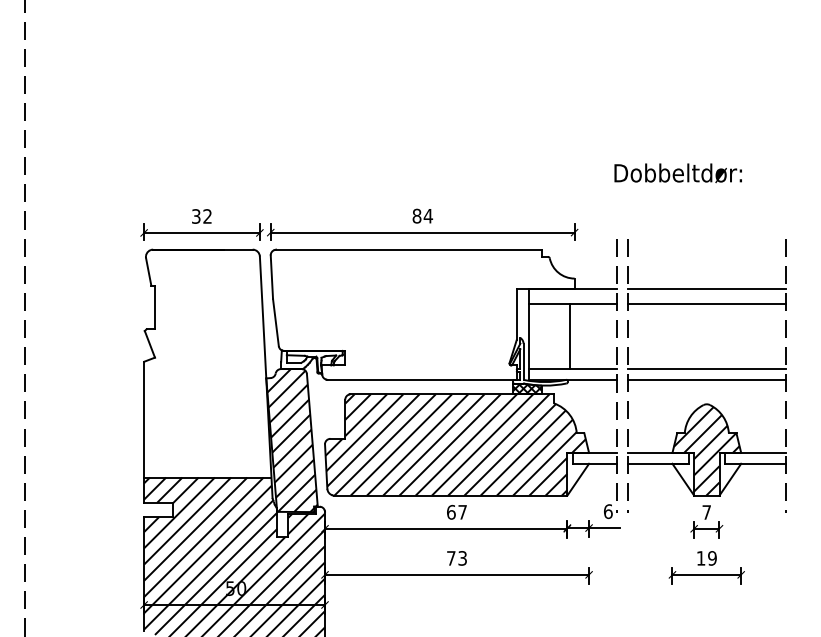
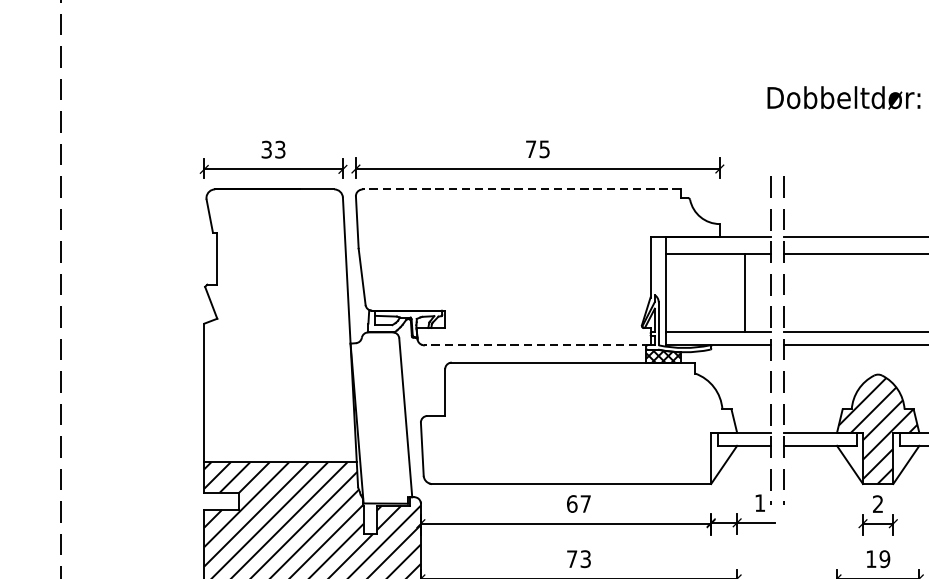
text: (422, 215) -> (537, 148), 84 -> 75
text: (207, 216) -> (280, 149), 32 -> 33
line: (408, 249) -> (520, 189), solid -> dashed
line: (570, 336) -> (744, 293), moved
line: (422, 379) -> (537, 344), solid -> dashed
hatch: (292, 440) -> (381, 417), removed
hatch: (456, 444) -> (578, 422), removed
text: (608, 511) -> (760, 502), 6 -> 1
text: (706, 512) -> (877, 504), 7 -> 2

